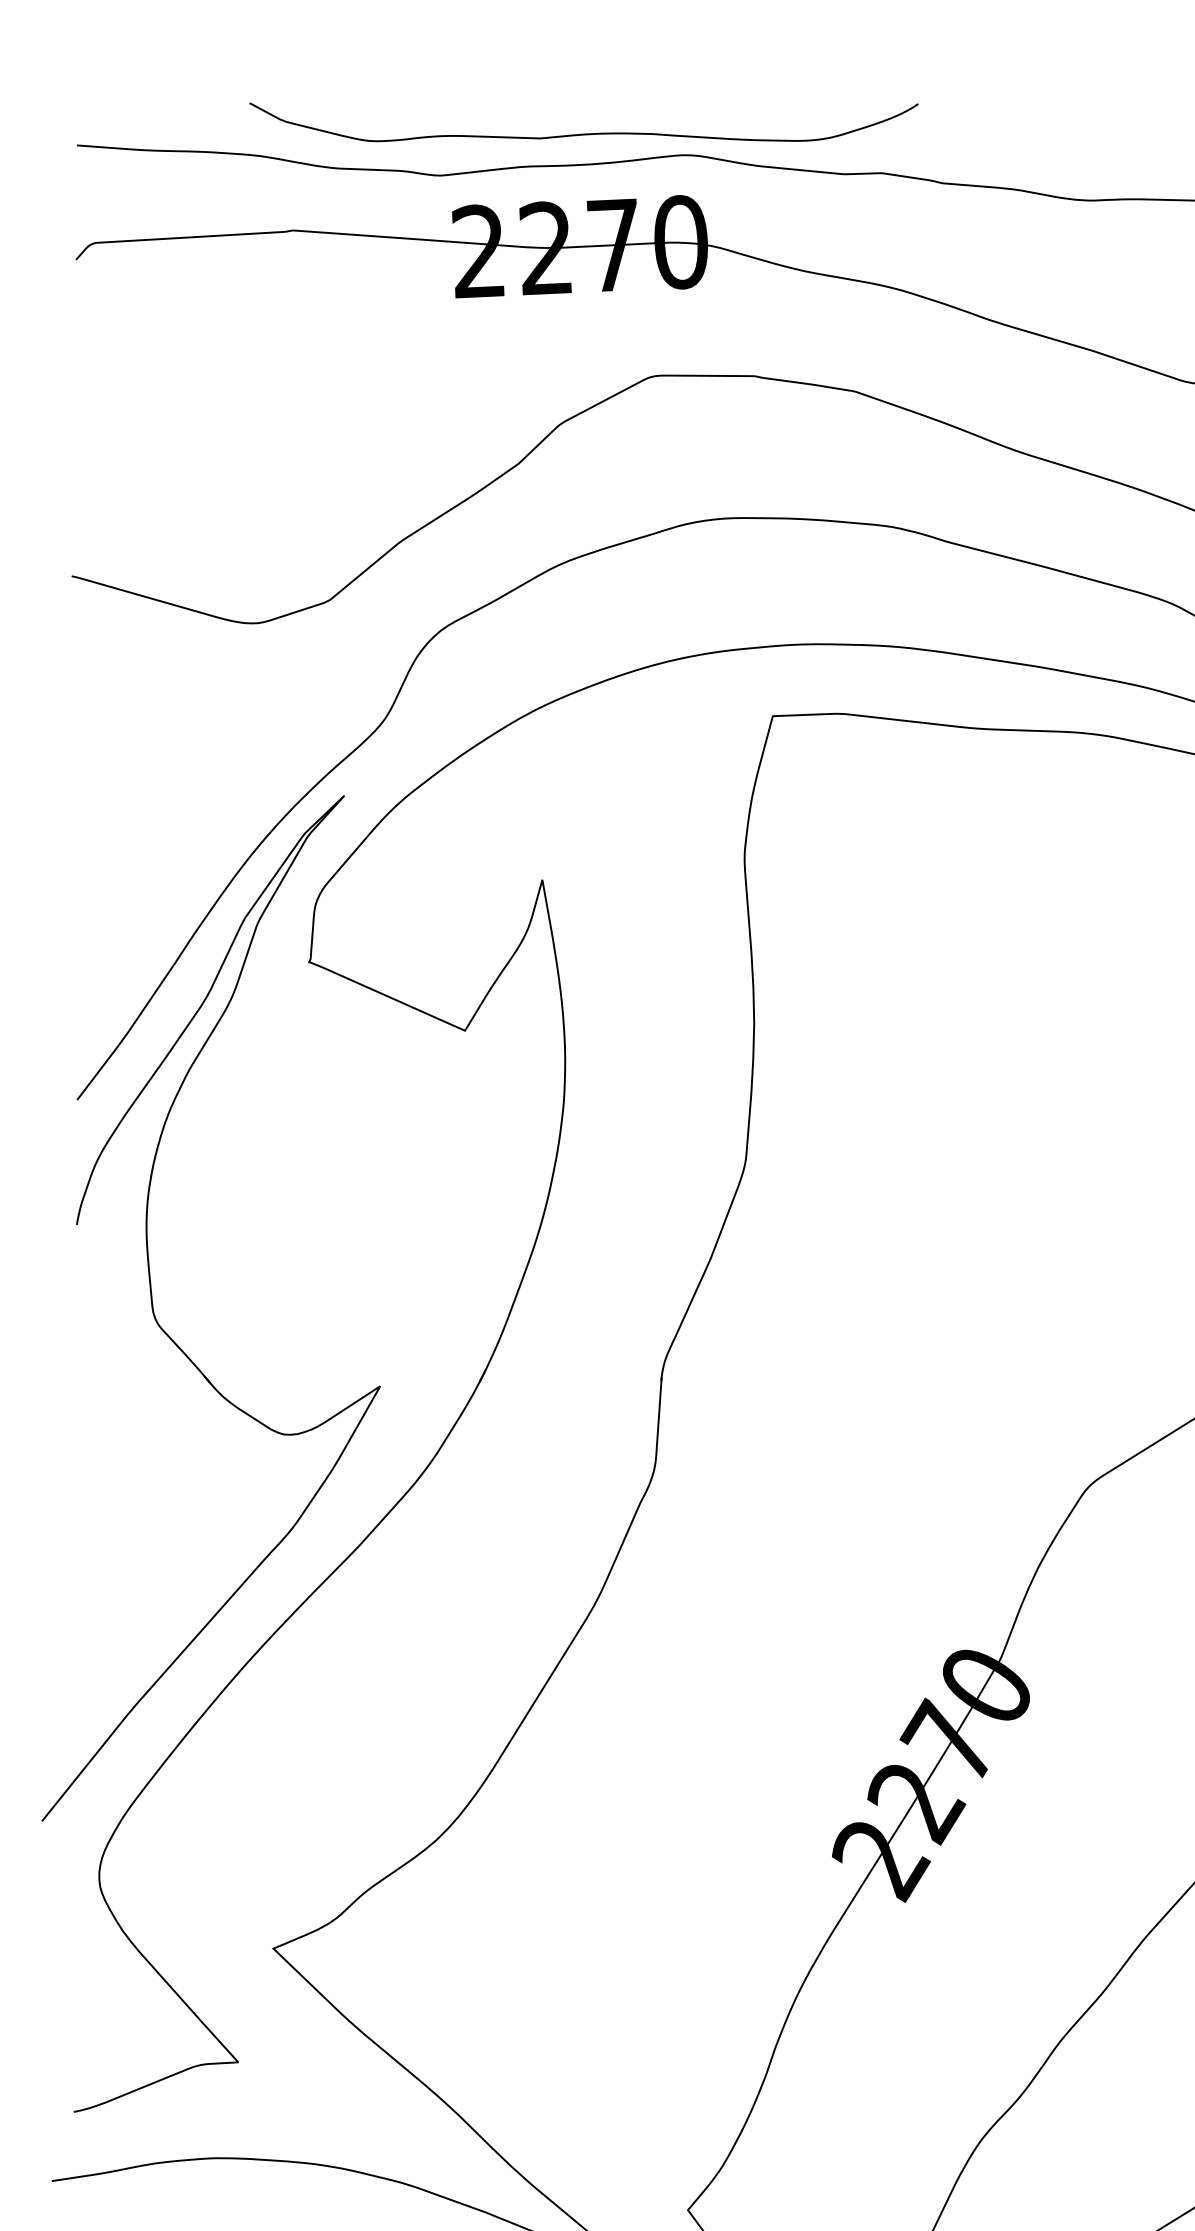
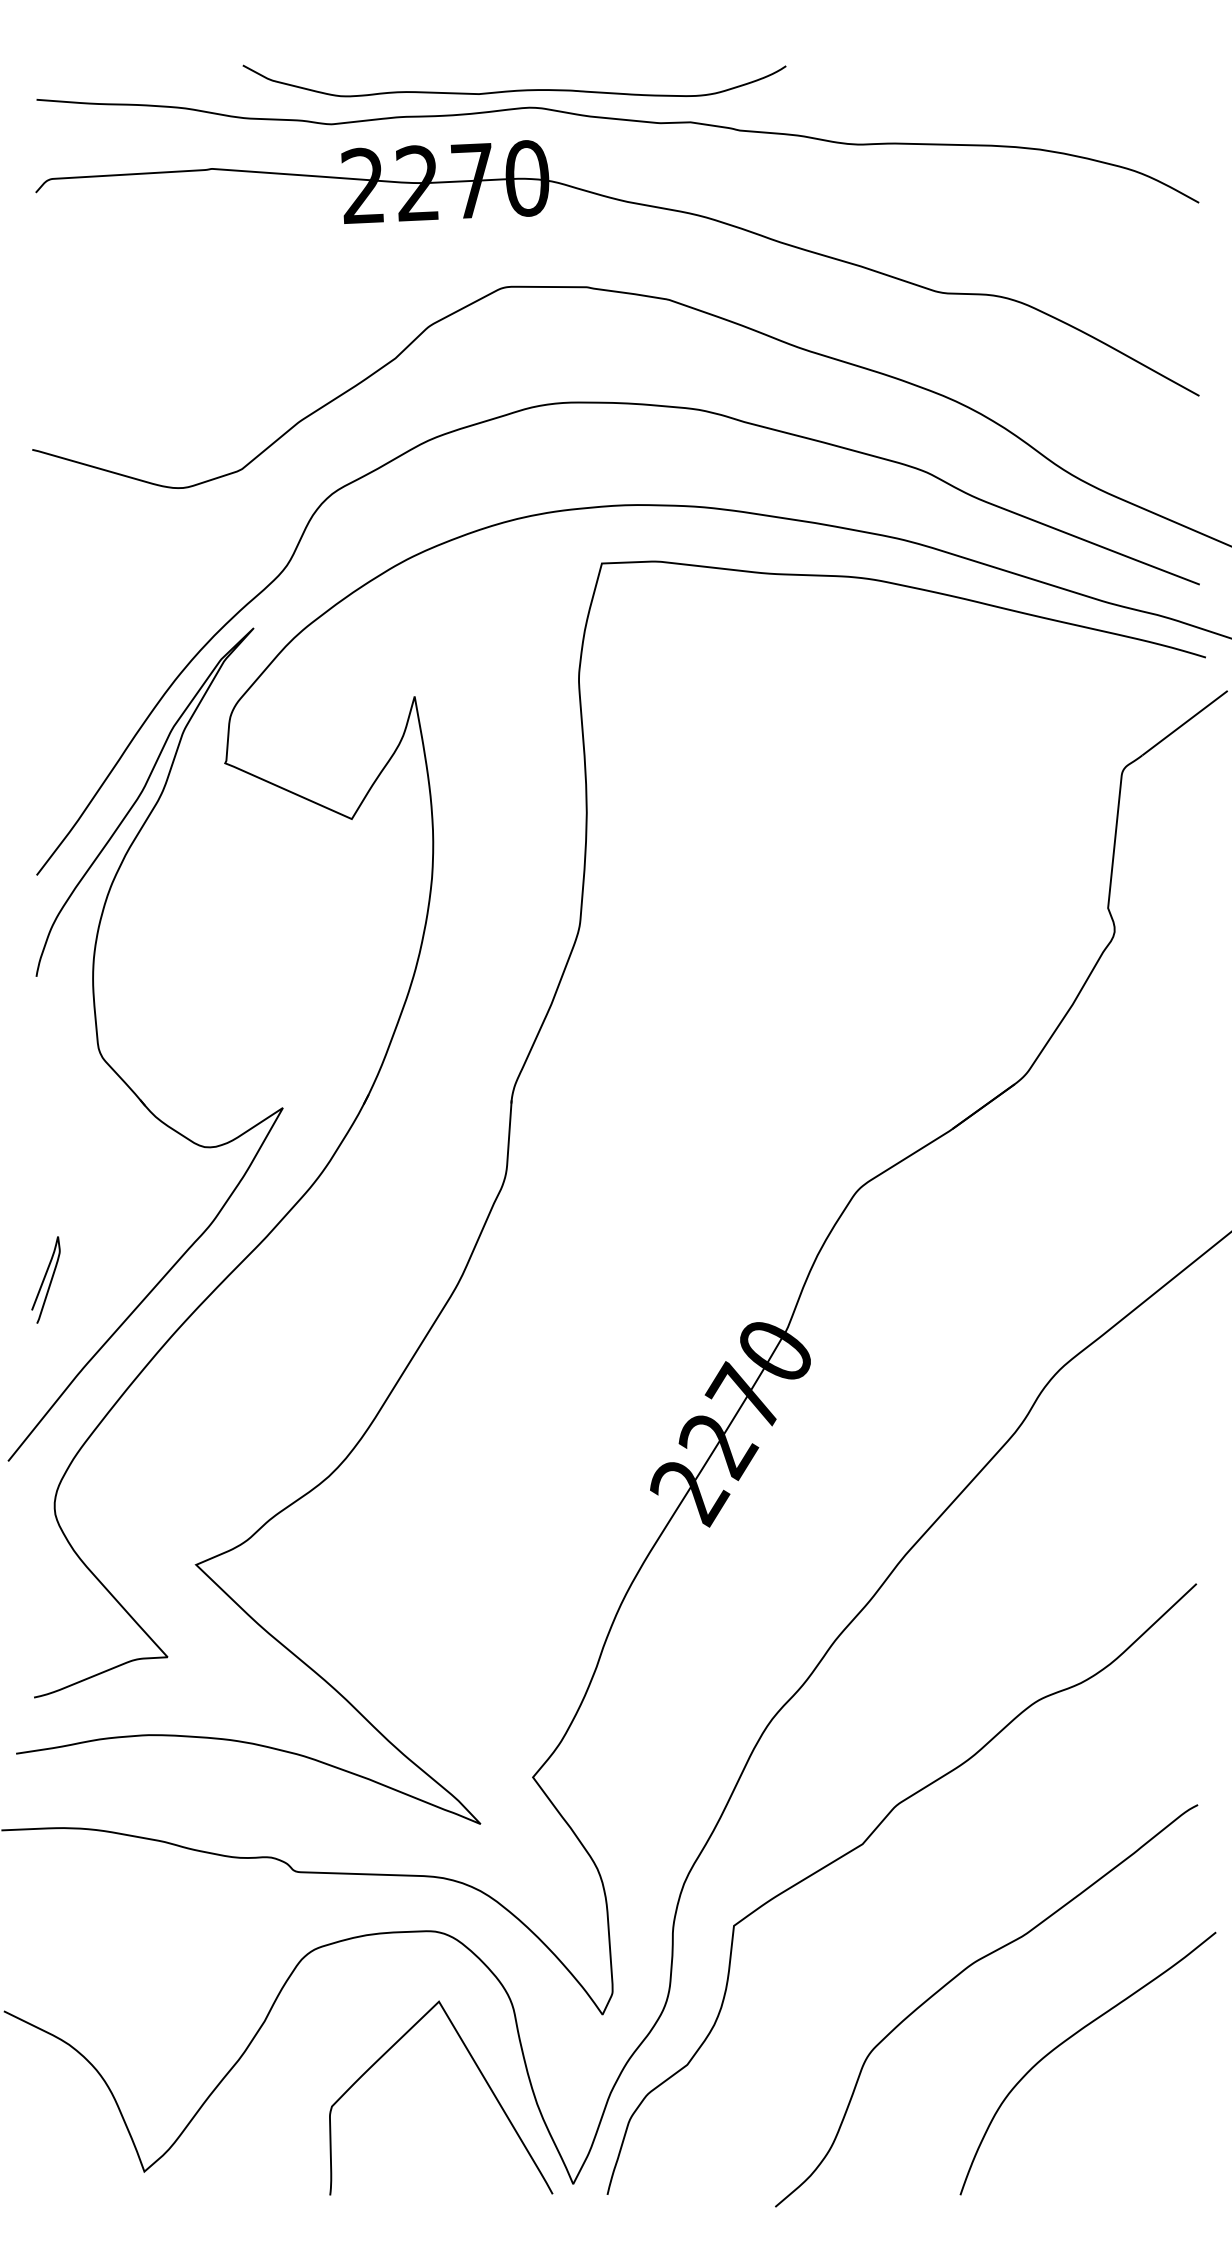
curve: (586, 132) -> (516, 89), moved
curve: (87, 1596) -> (45, 1278), added

